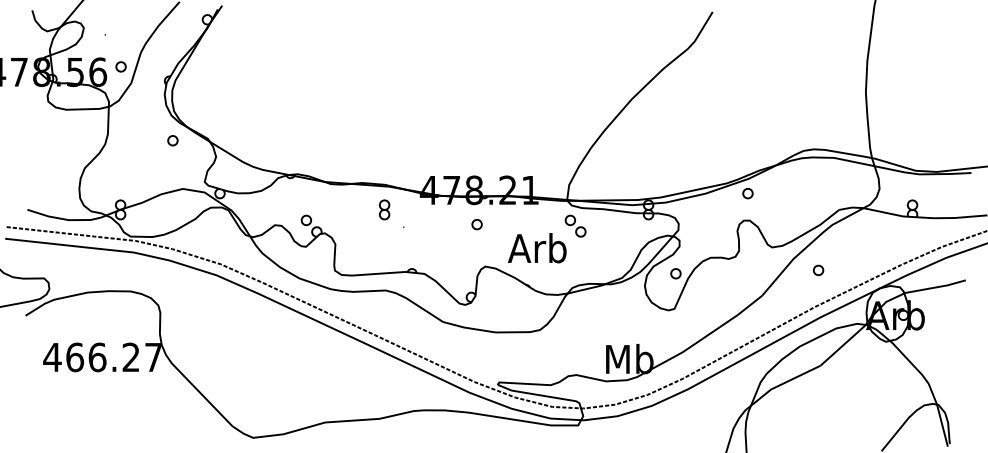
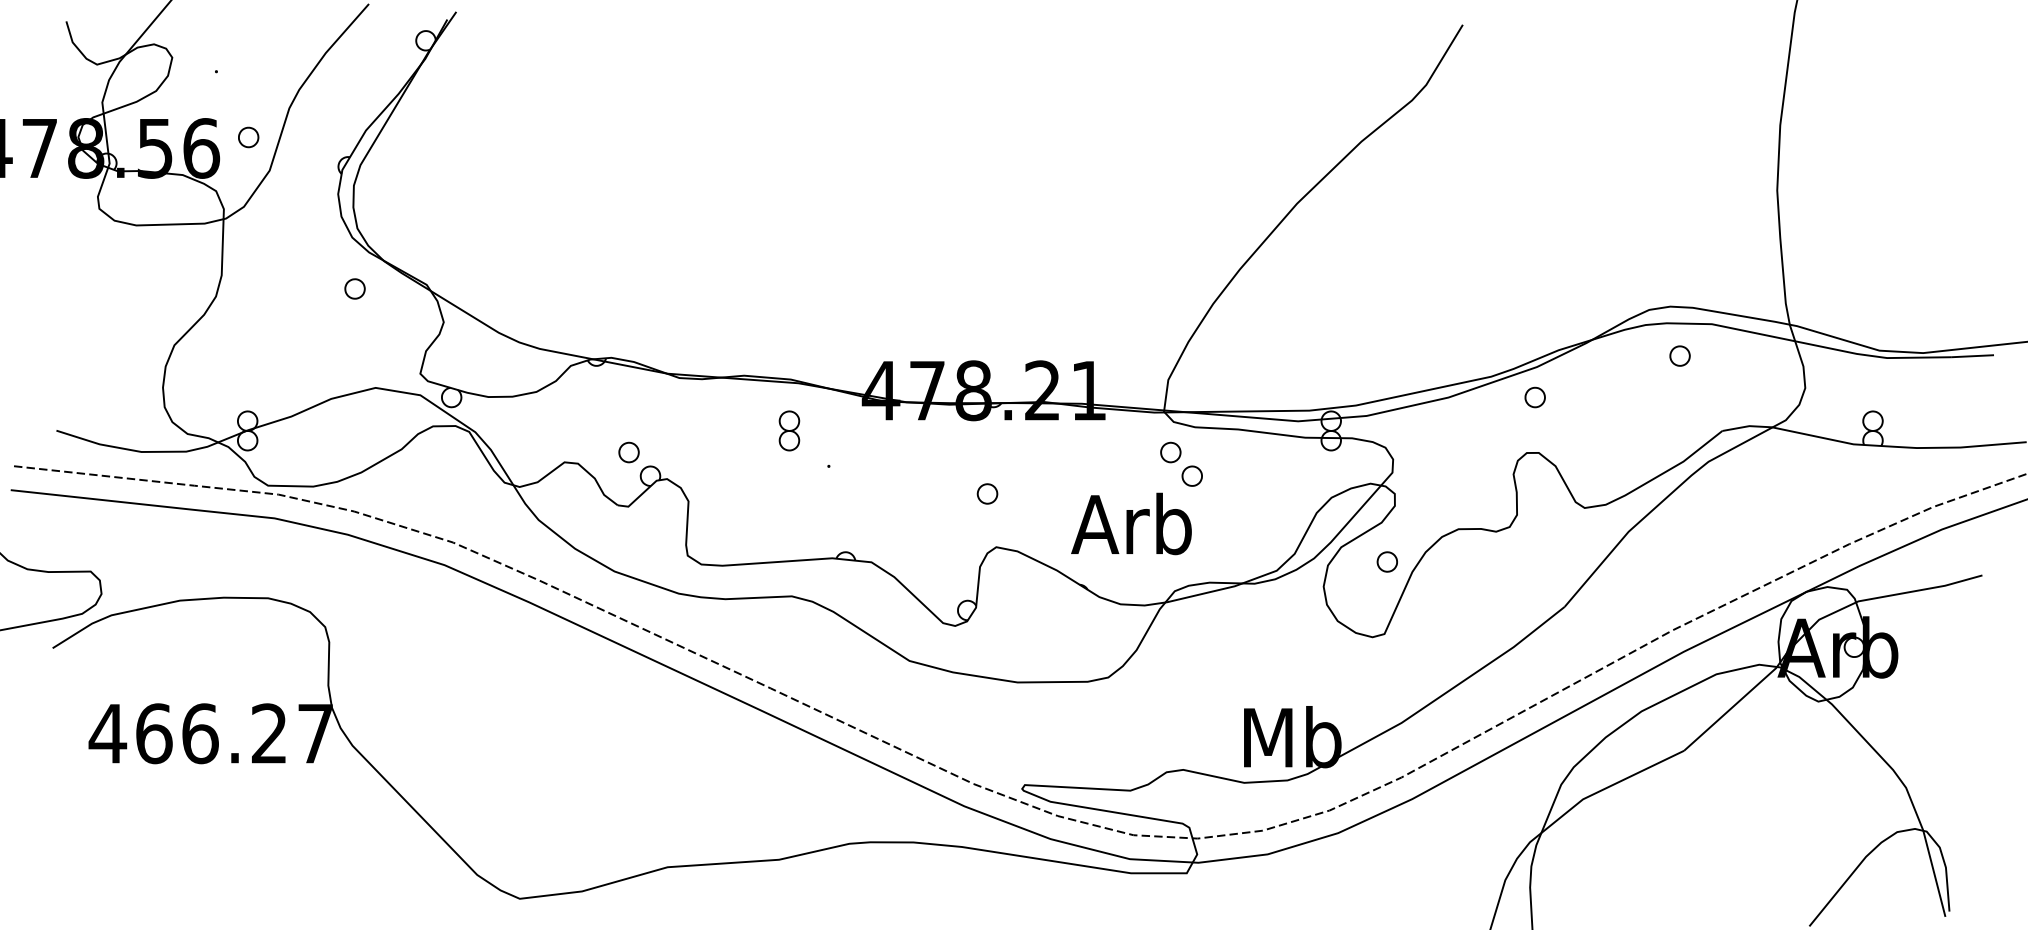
part: (476, 224) -> (986, 493), moved
text: (537, 248) -> (1132, 524), moved
part: (818, 270) -> (1679, 356), moved

